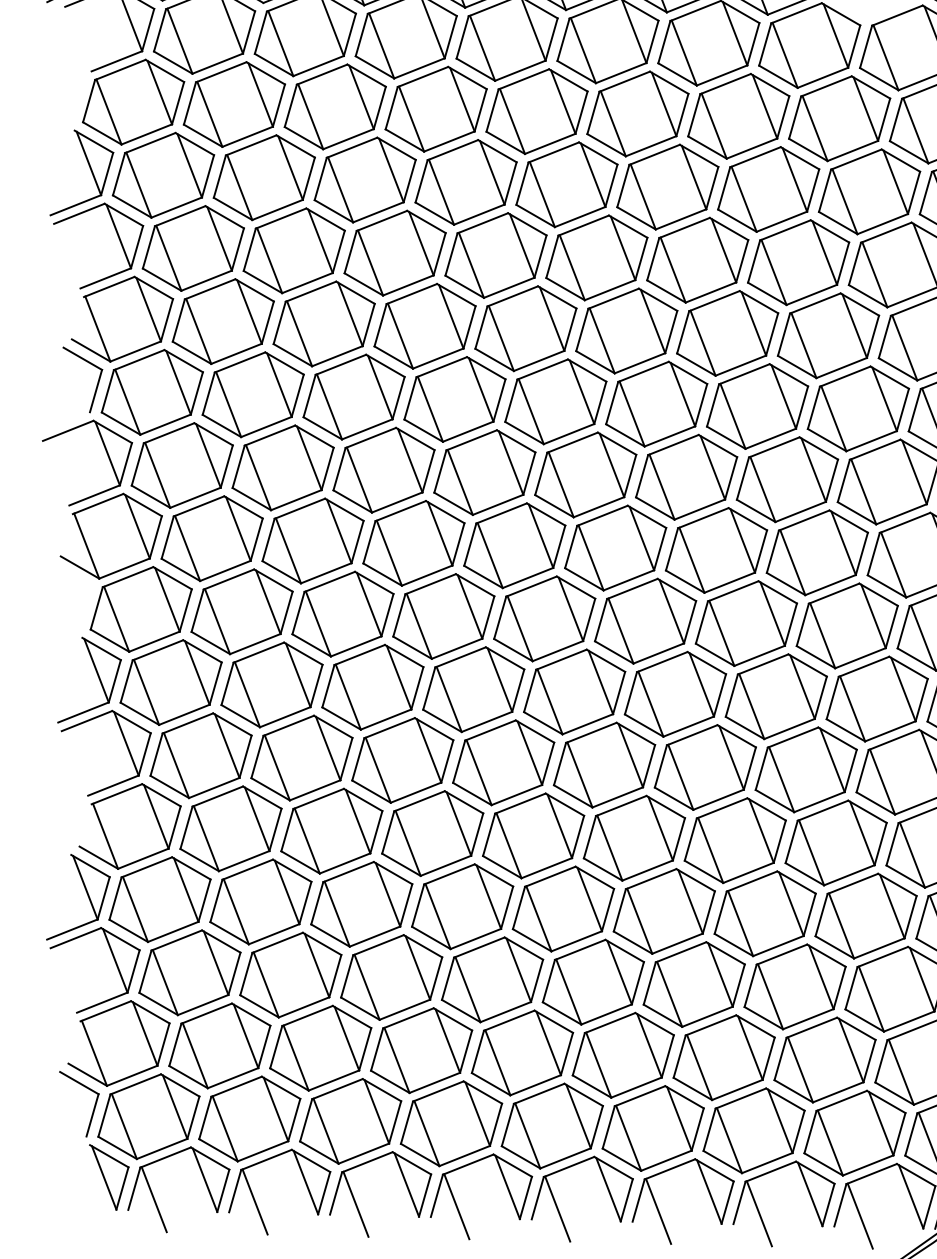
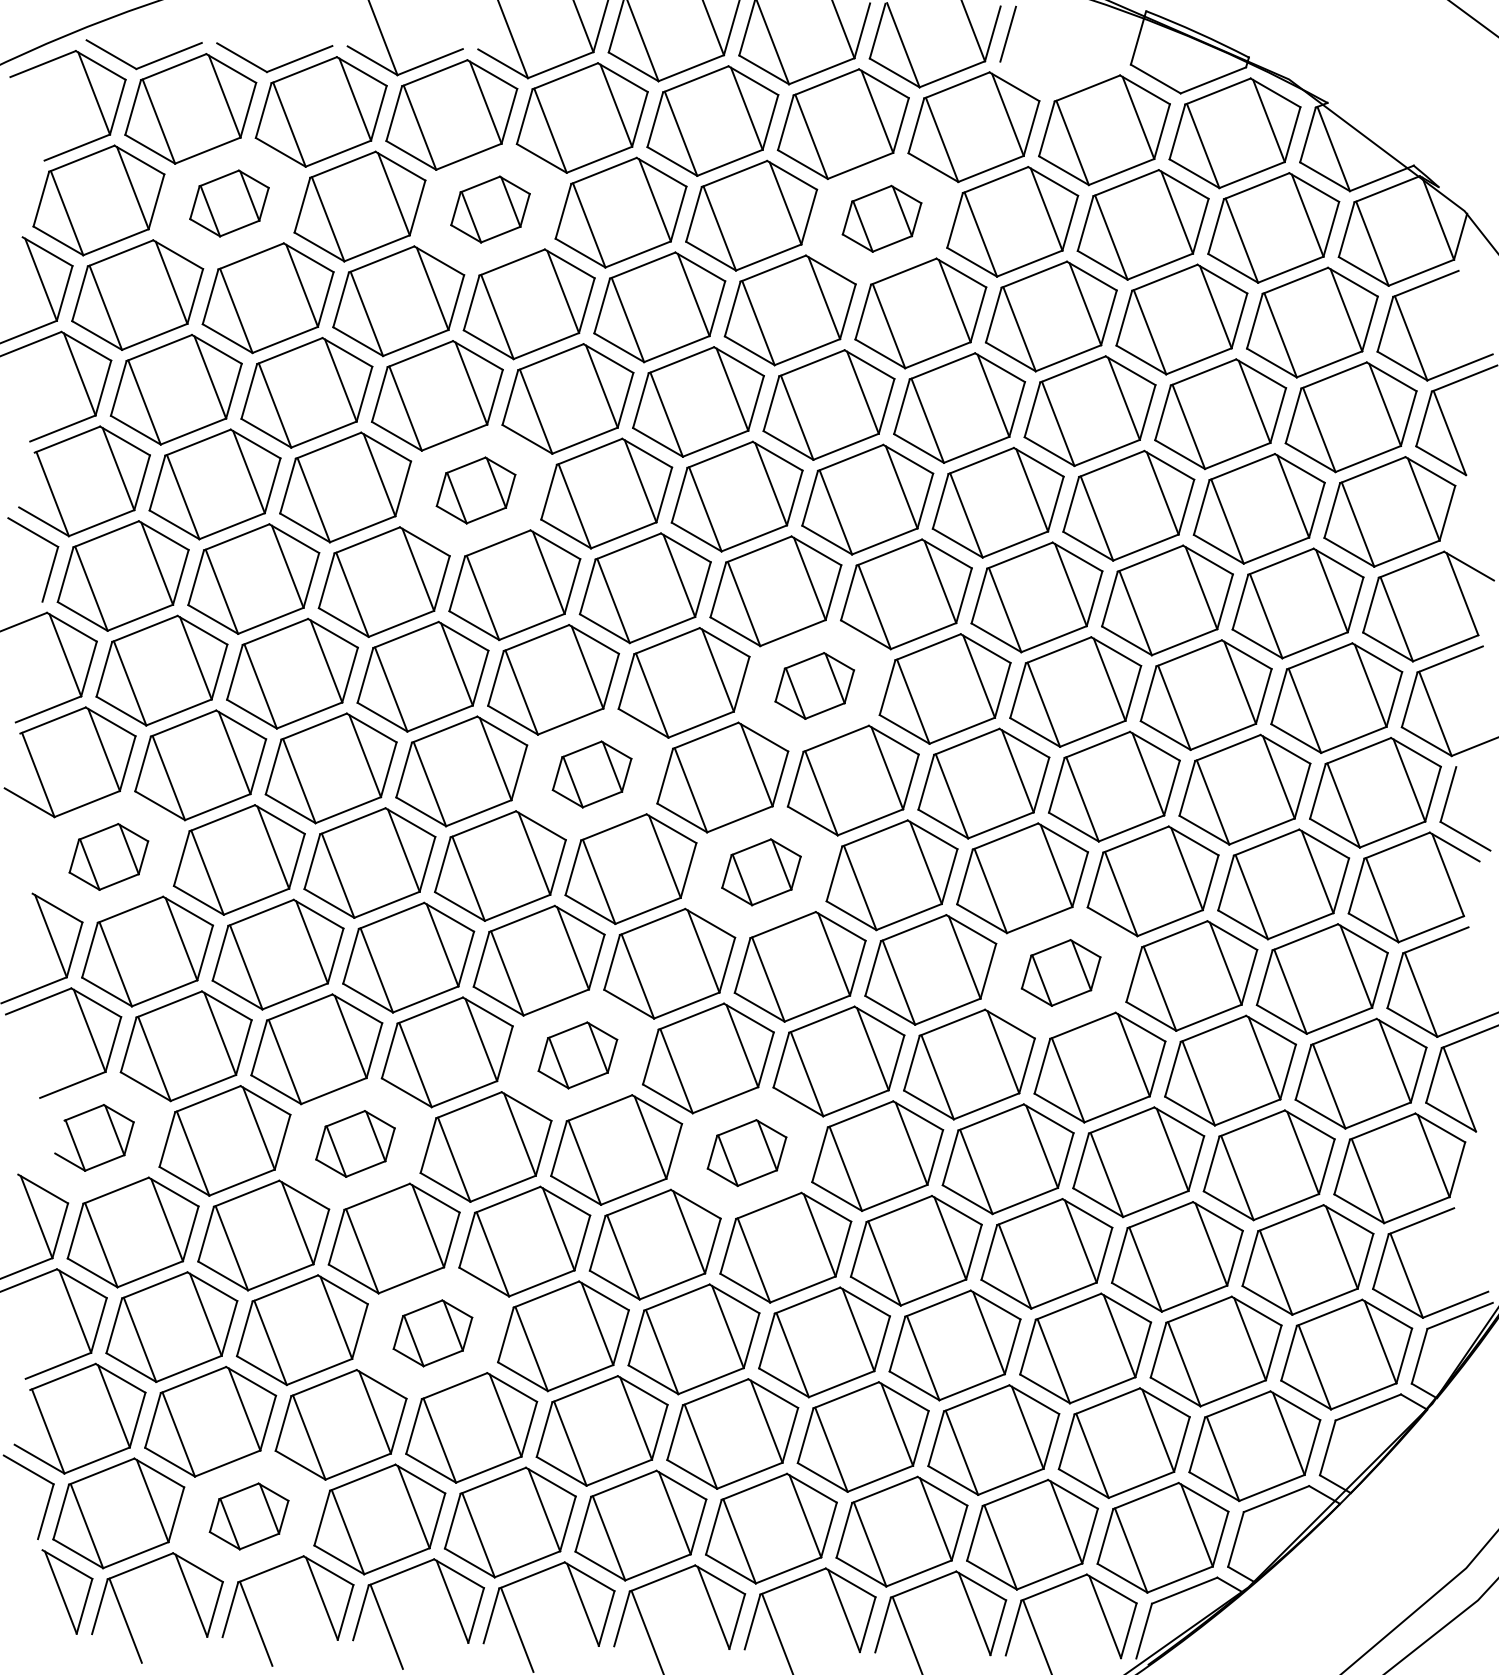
part: (234, 104) -> (229, 203), size x0.6
part: (436, 109) -> (490, 209), size x0.6
part: (738, 116) -> (881, 218), size x0.6
part: (424, 326) -> (475, 490), size x0.6
part: (686, 476) -> (814, 685), size x0.6
part: (514, 545) -> (591, 774), size x0.6
part: (140, 609) -> (108, 856), size x0.6
part: (645, 621) -> (761, 872), size x0.6
part: (876, 698) -> (1060, 972), size x0.6
part: (503, 762) -> (577, 1055), size x0.6
part: (130, 826) -> (94, 1137), size x0.6
part: (331, 830) -> (355, 1143), size x0.6
part: (633, 837) -> (746, 1152), size x0.6
part: (391, 977) -> (432, 1333), size x0.6
part: (249, 1119) -> (248, 1516), size x0.6

